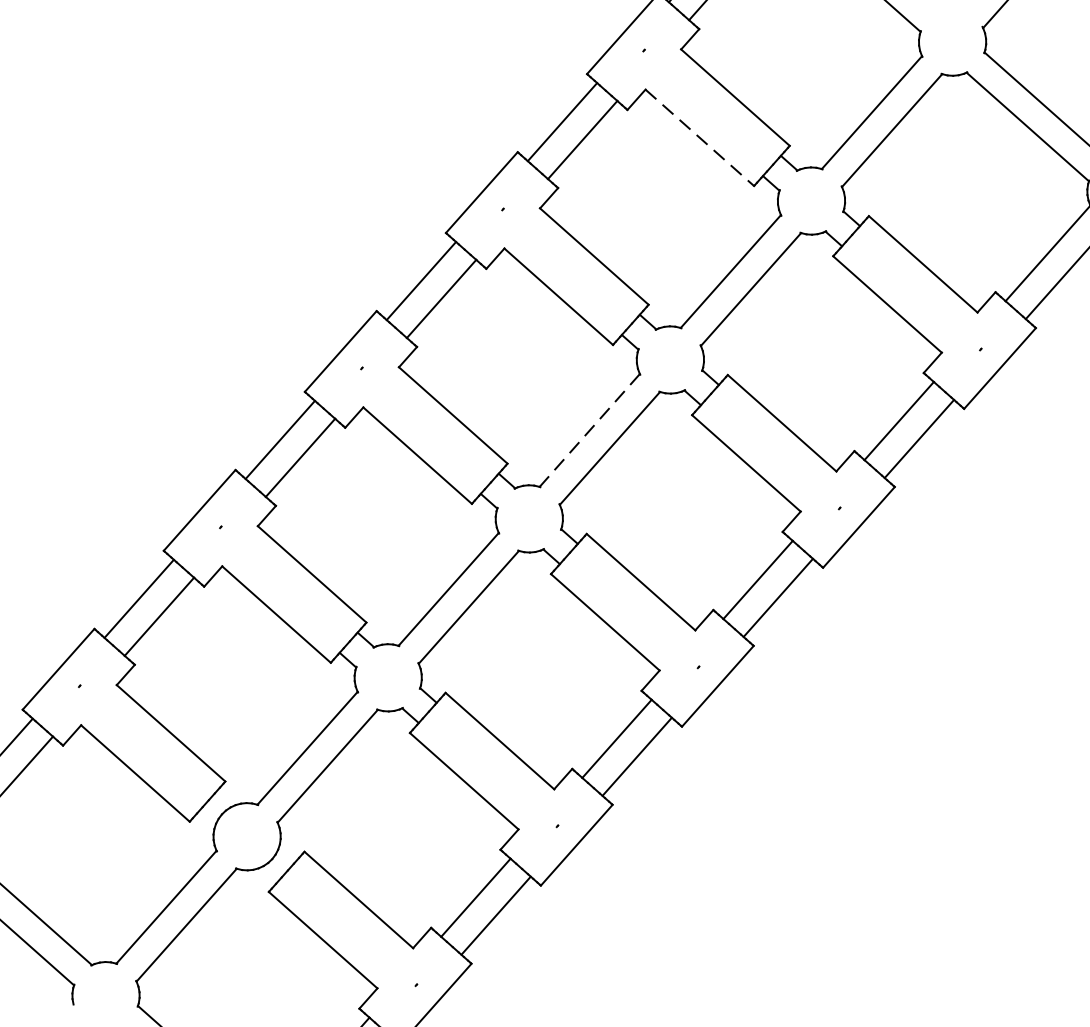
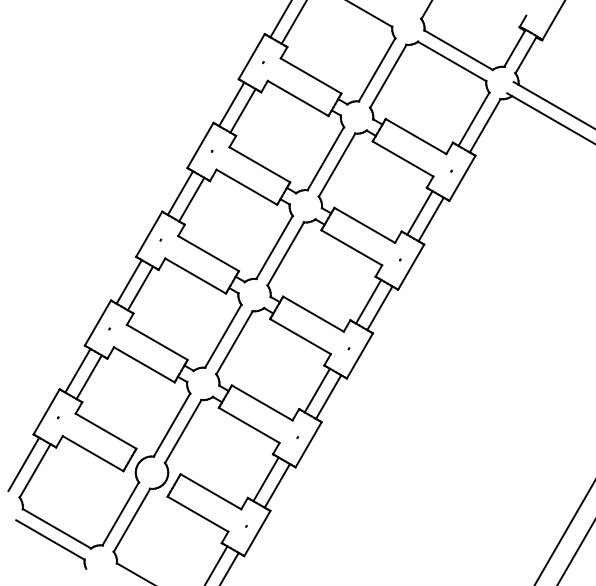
line: (700, 138) -> (298, 98), dashed -> solid
line: (589, 430) -> (274, 247), dashed -> solid

